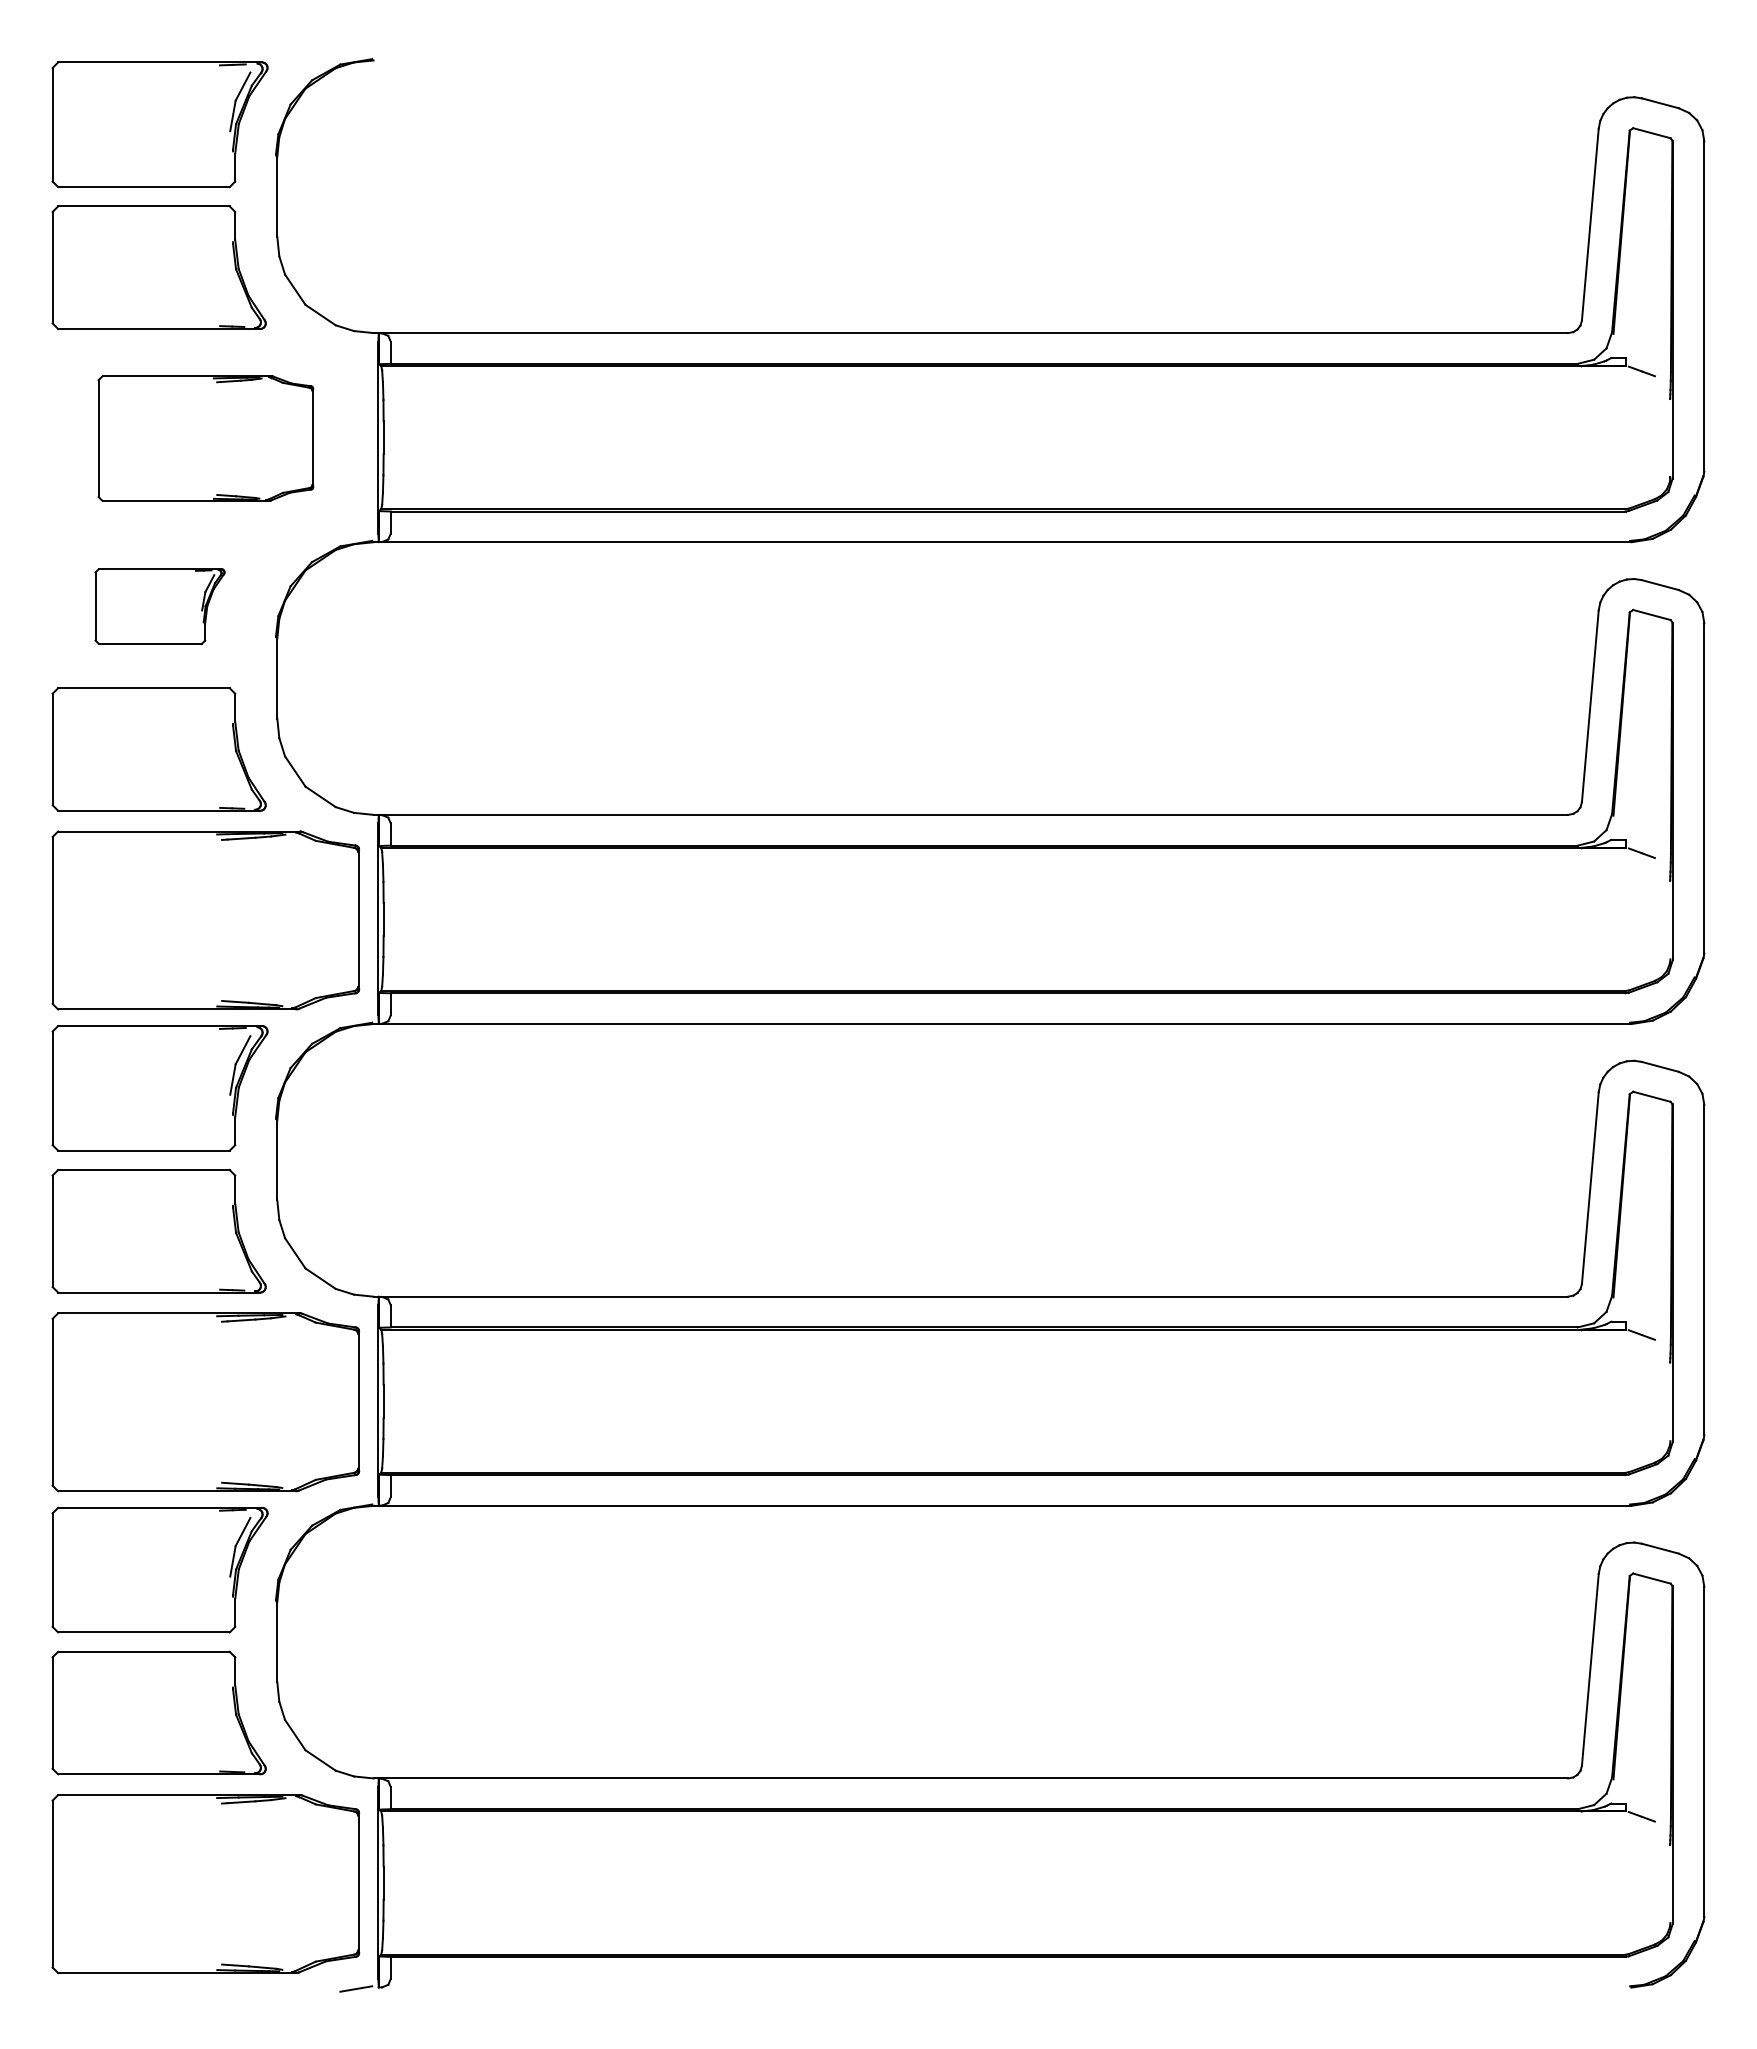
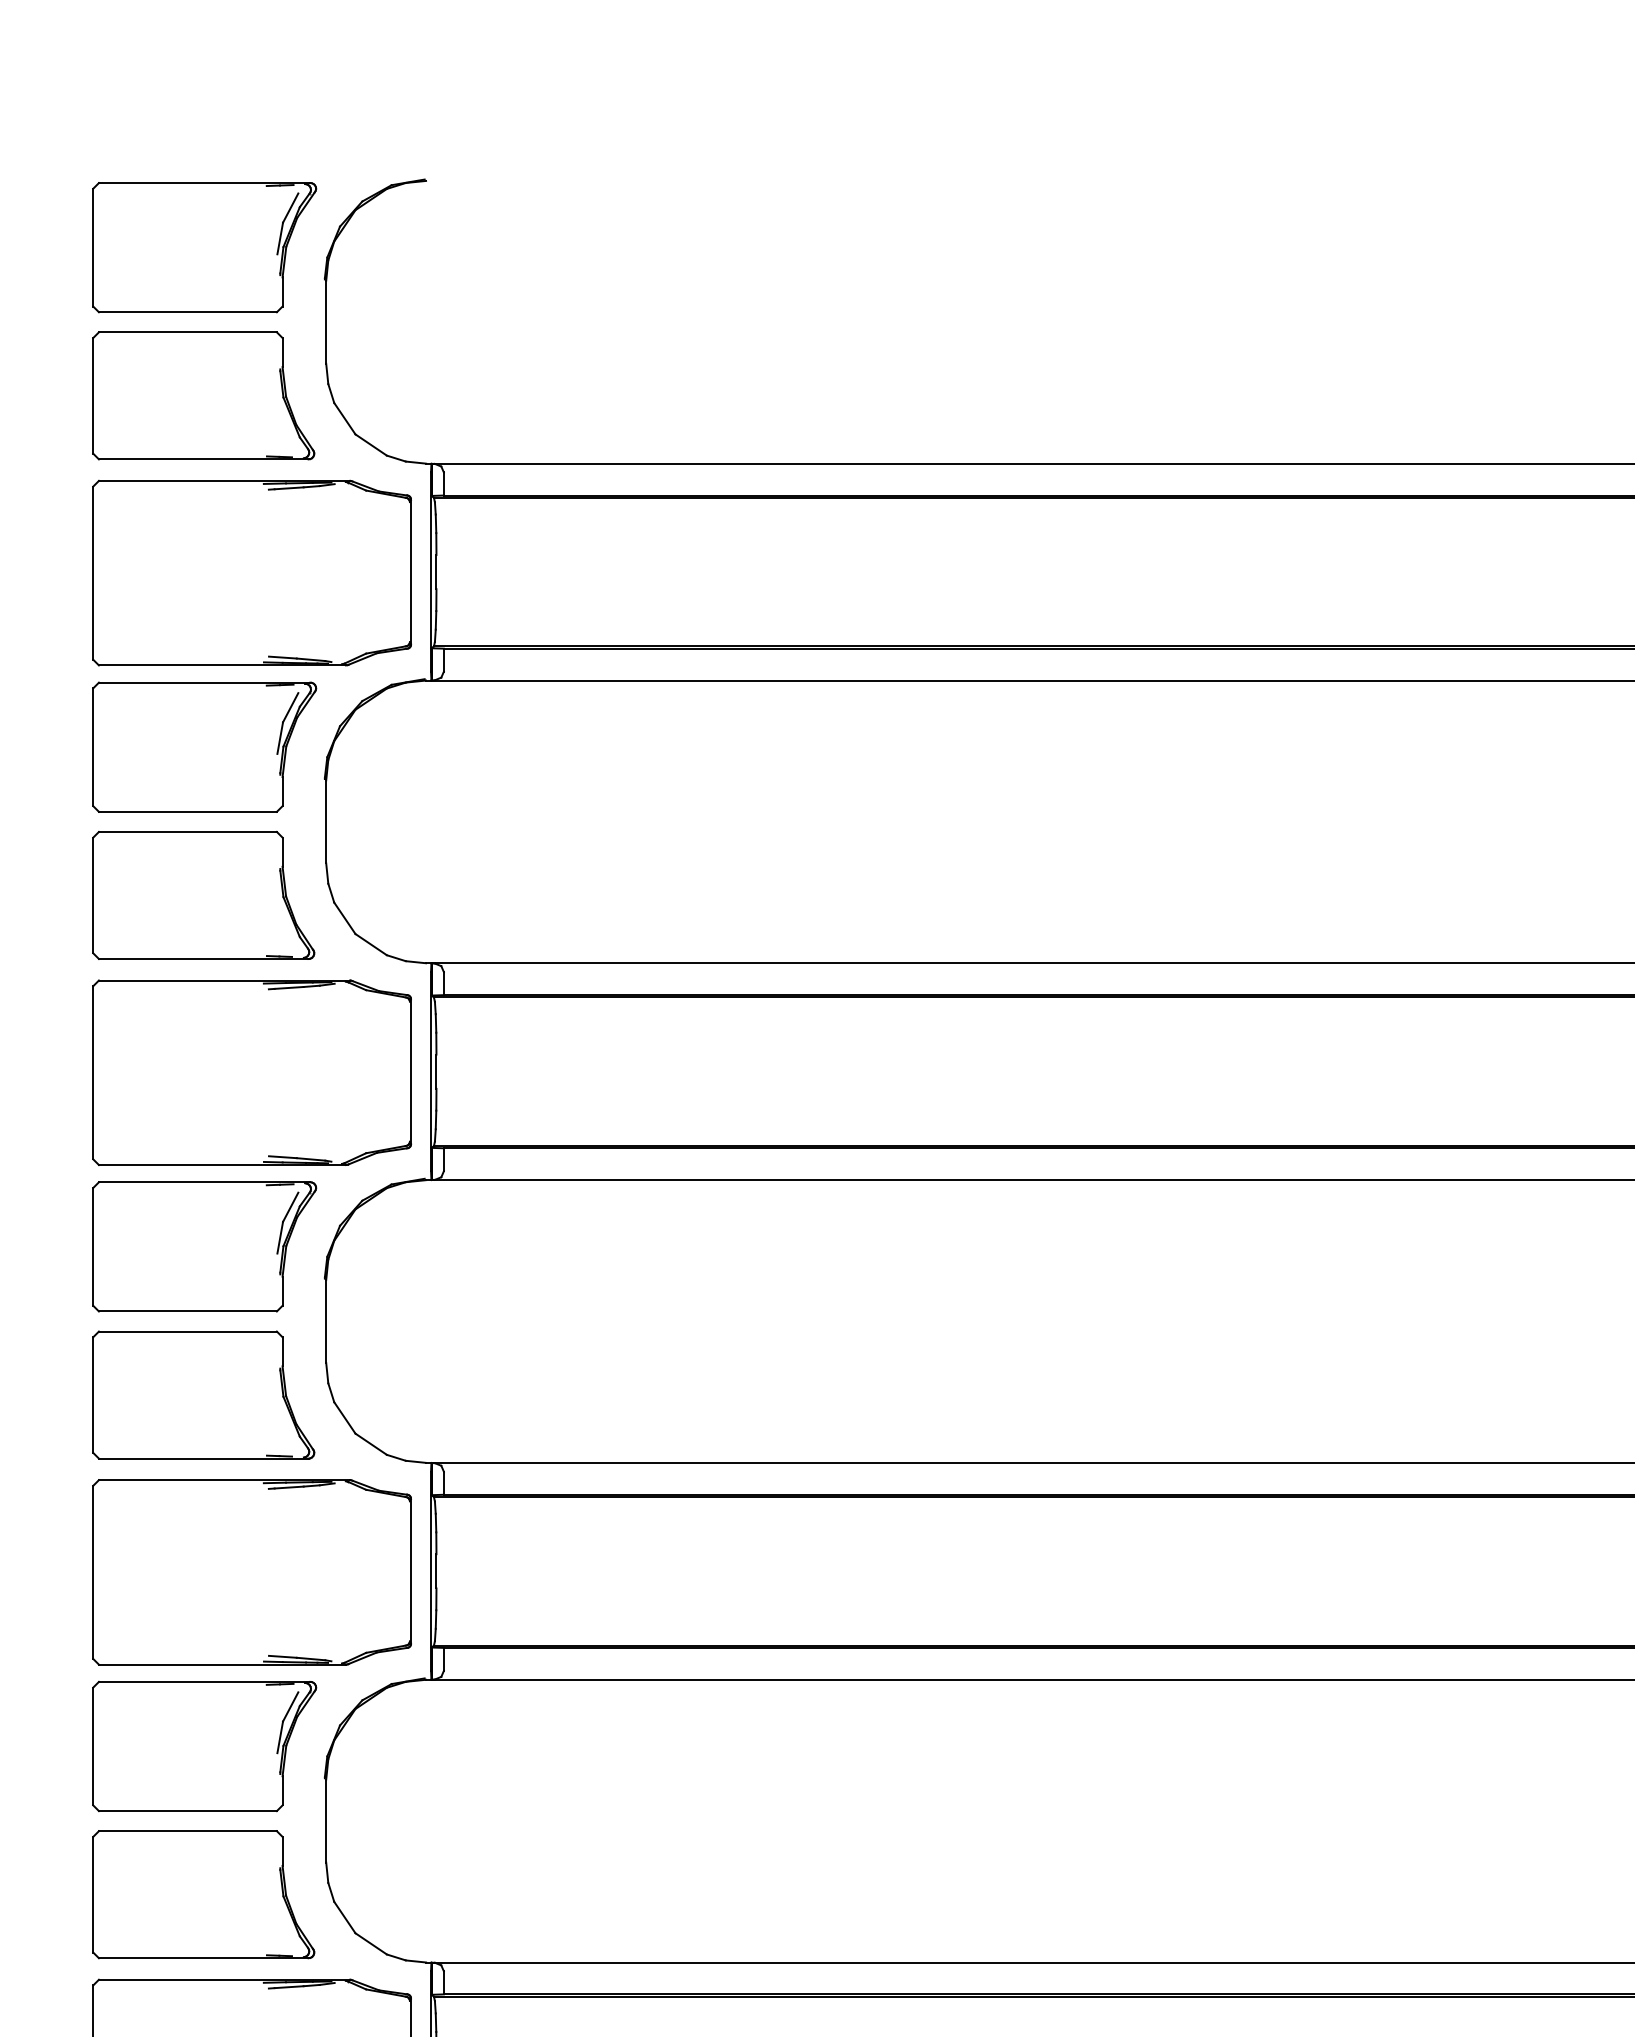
part: (205, 438) -> (251, 572), size x1.43
part: (159, 606) -> (204, 747), size x1.67

